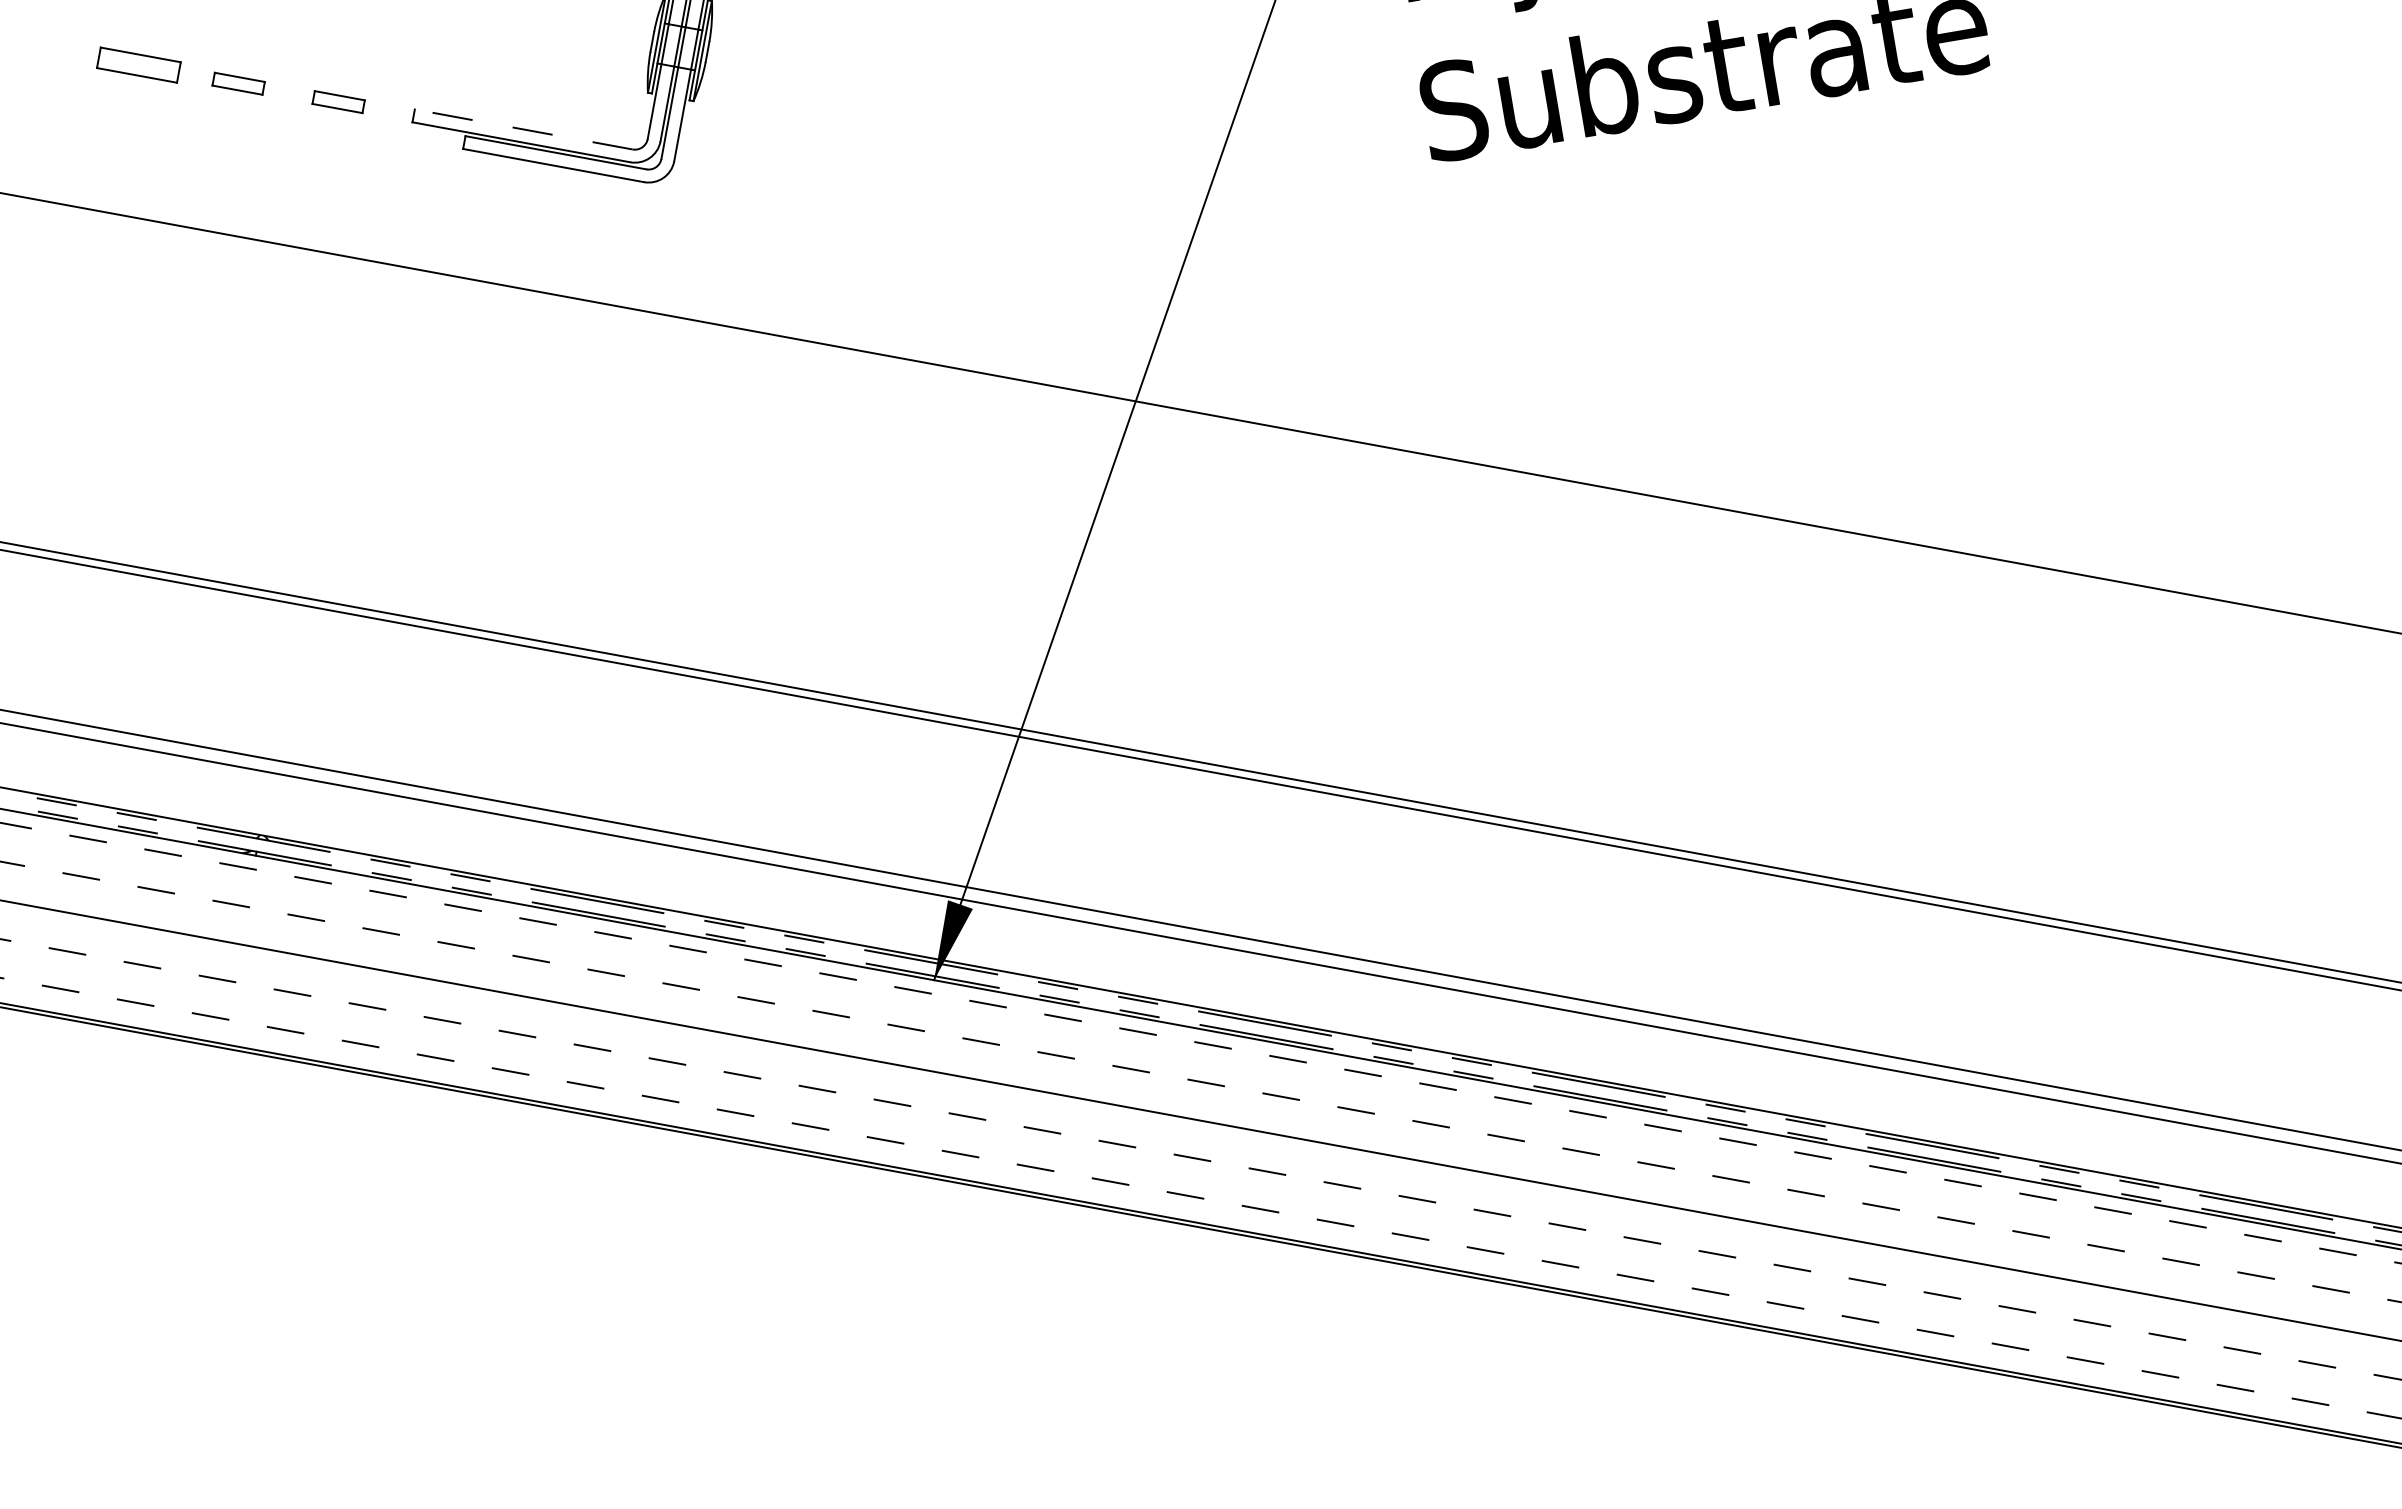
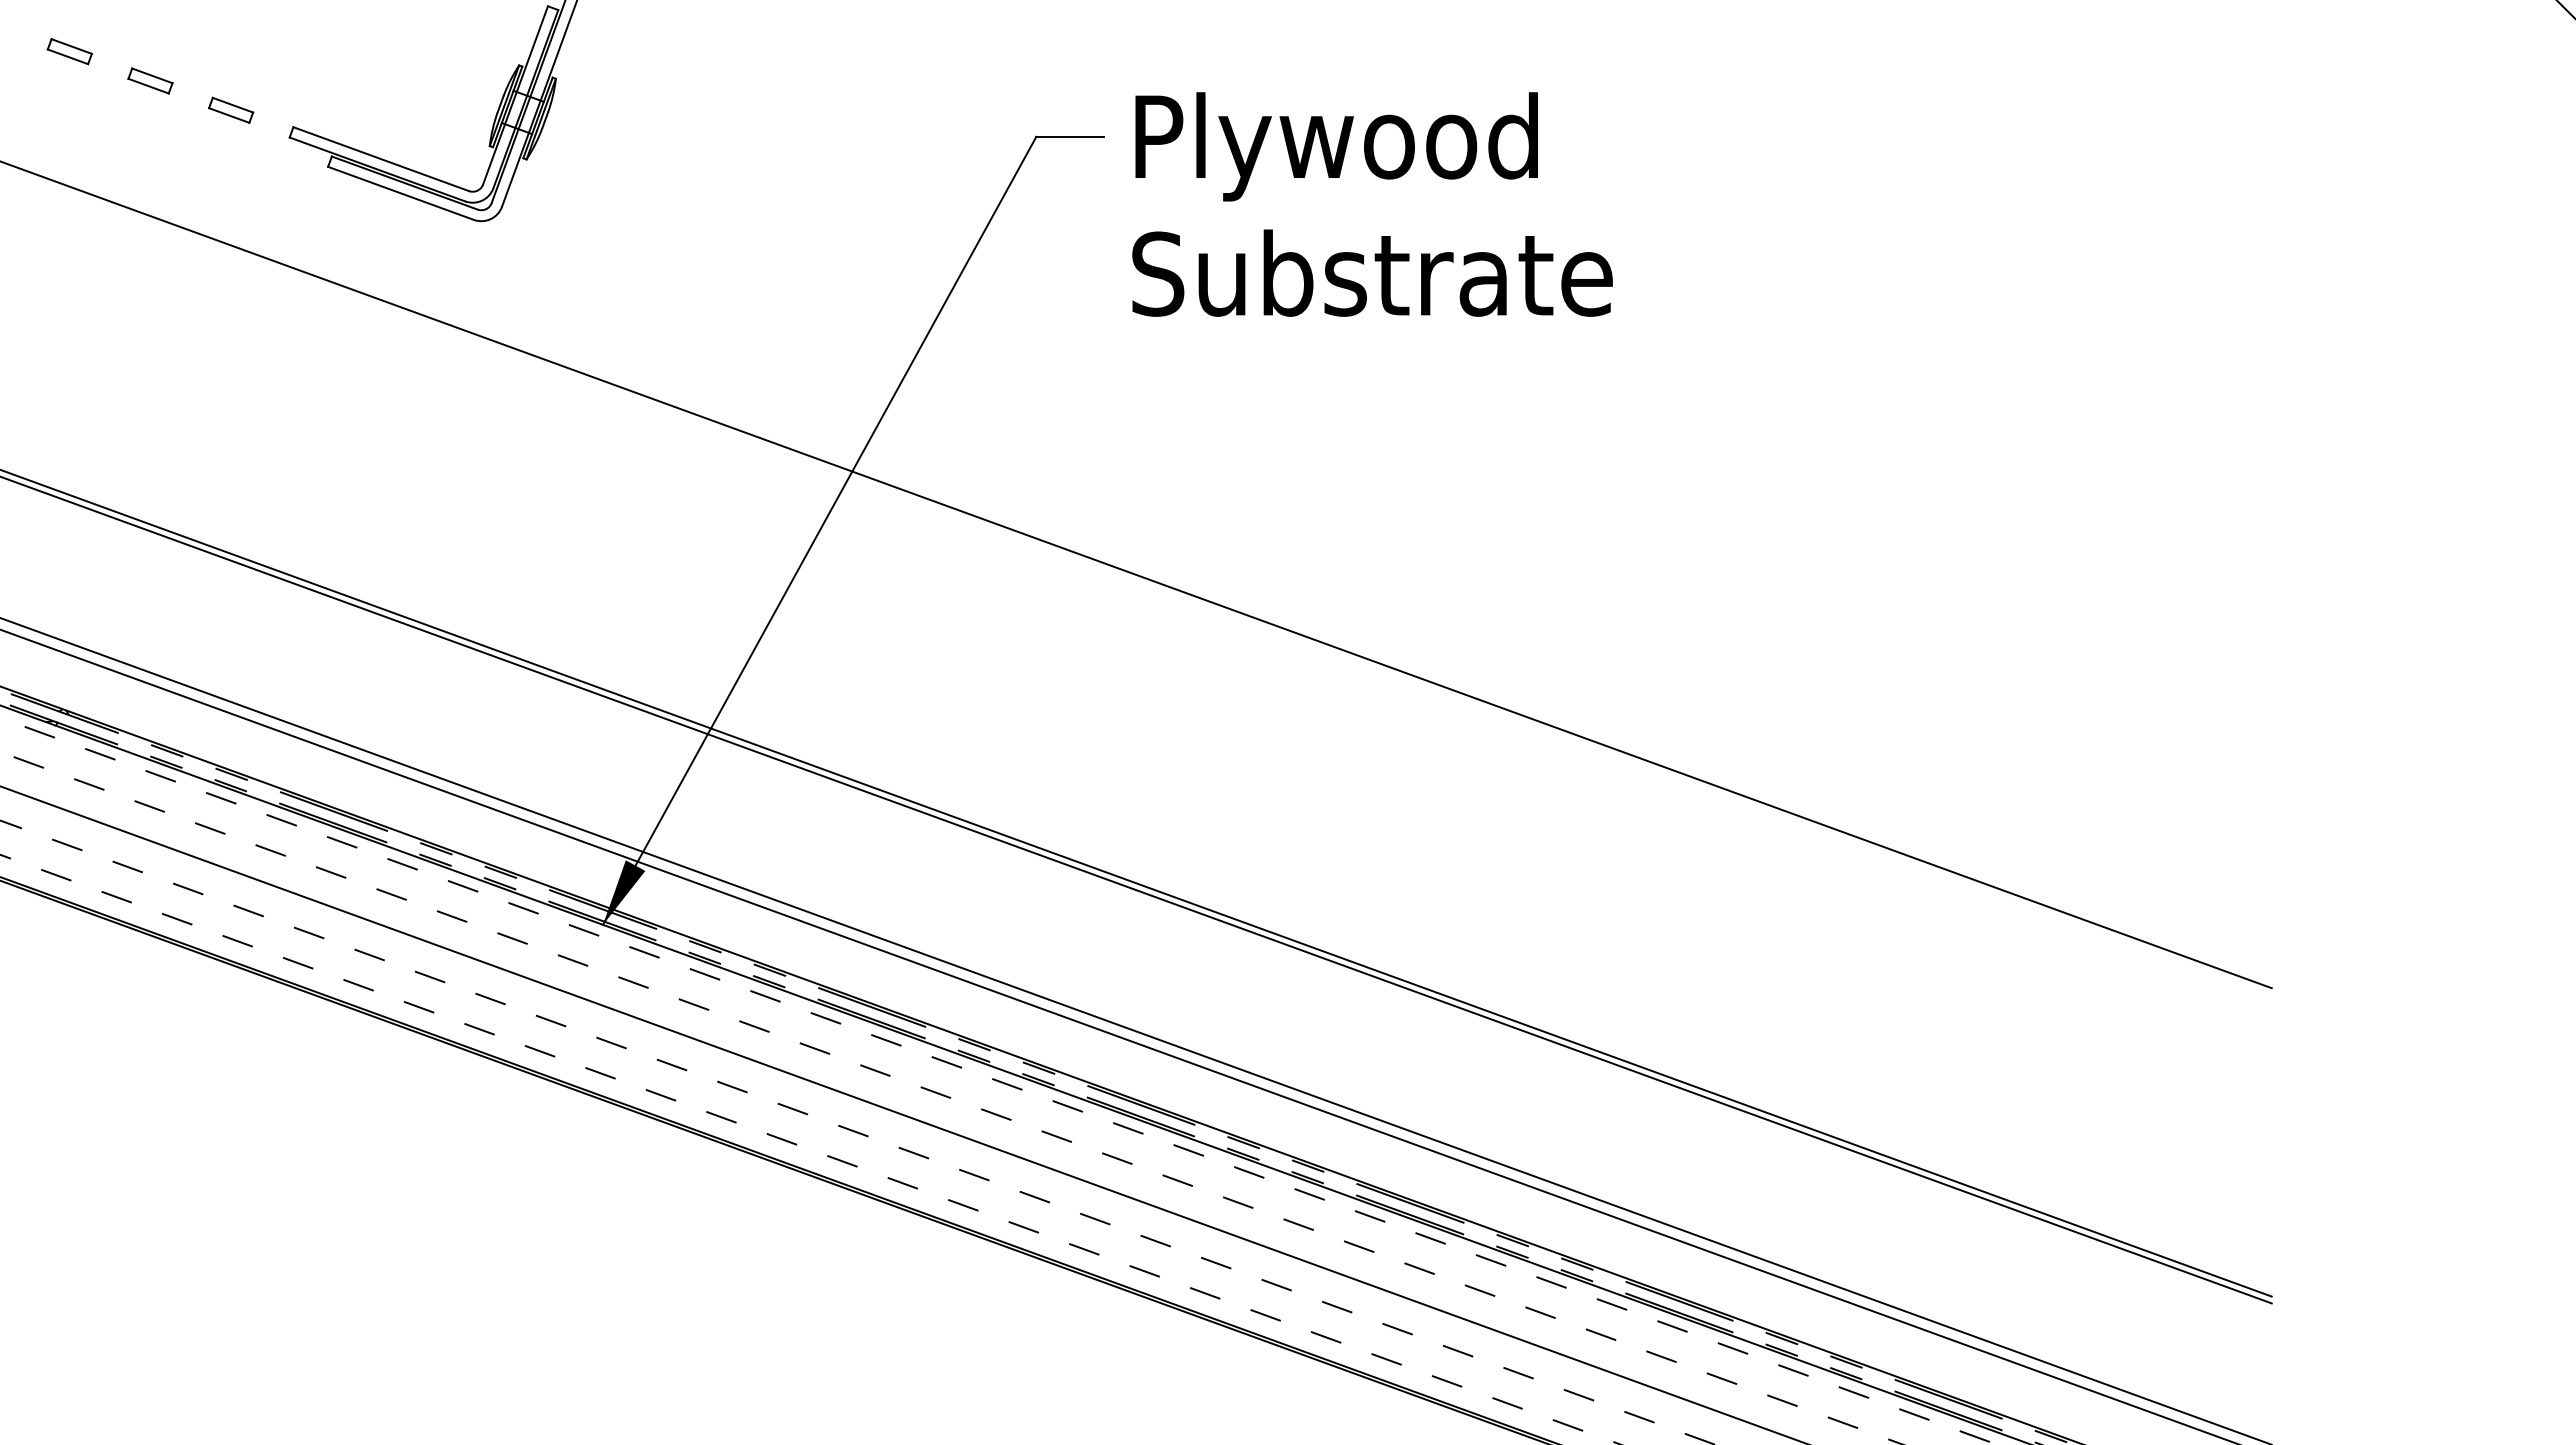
part: (138, 65) -> (69, 51), size x0.62
line: (522, 128) -> (380, 158), dashed -> solid

